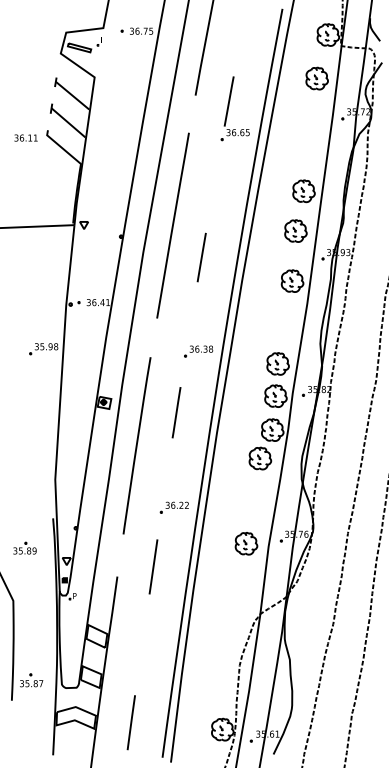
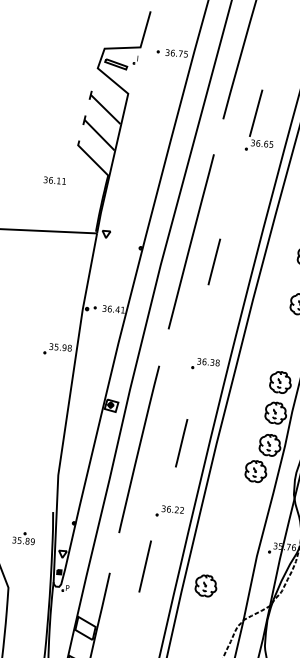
part: (234, 108) -> (260, 120), moved
text: (25, 137) -> (54, 180), moved
line: (201, 257) -> (214, 261), moved
line: (176, 412) -> (181, 443), moved
part: (246, 543) -> (206, 585), moved

